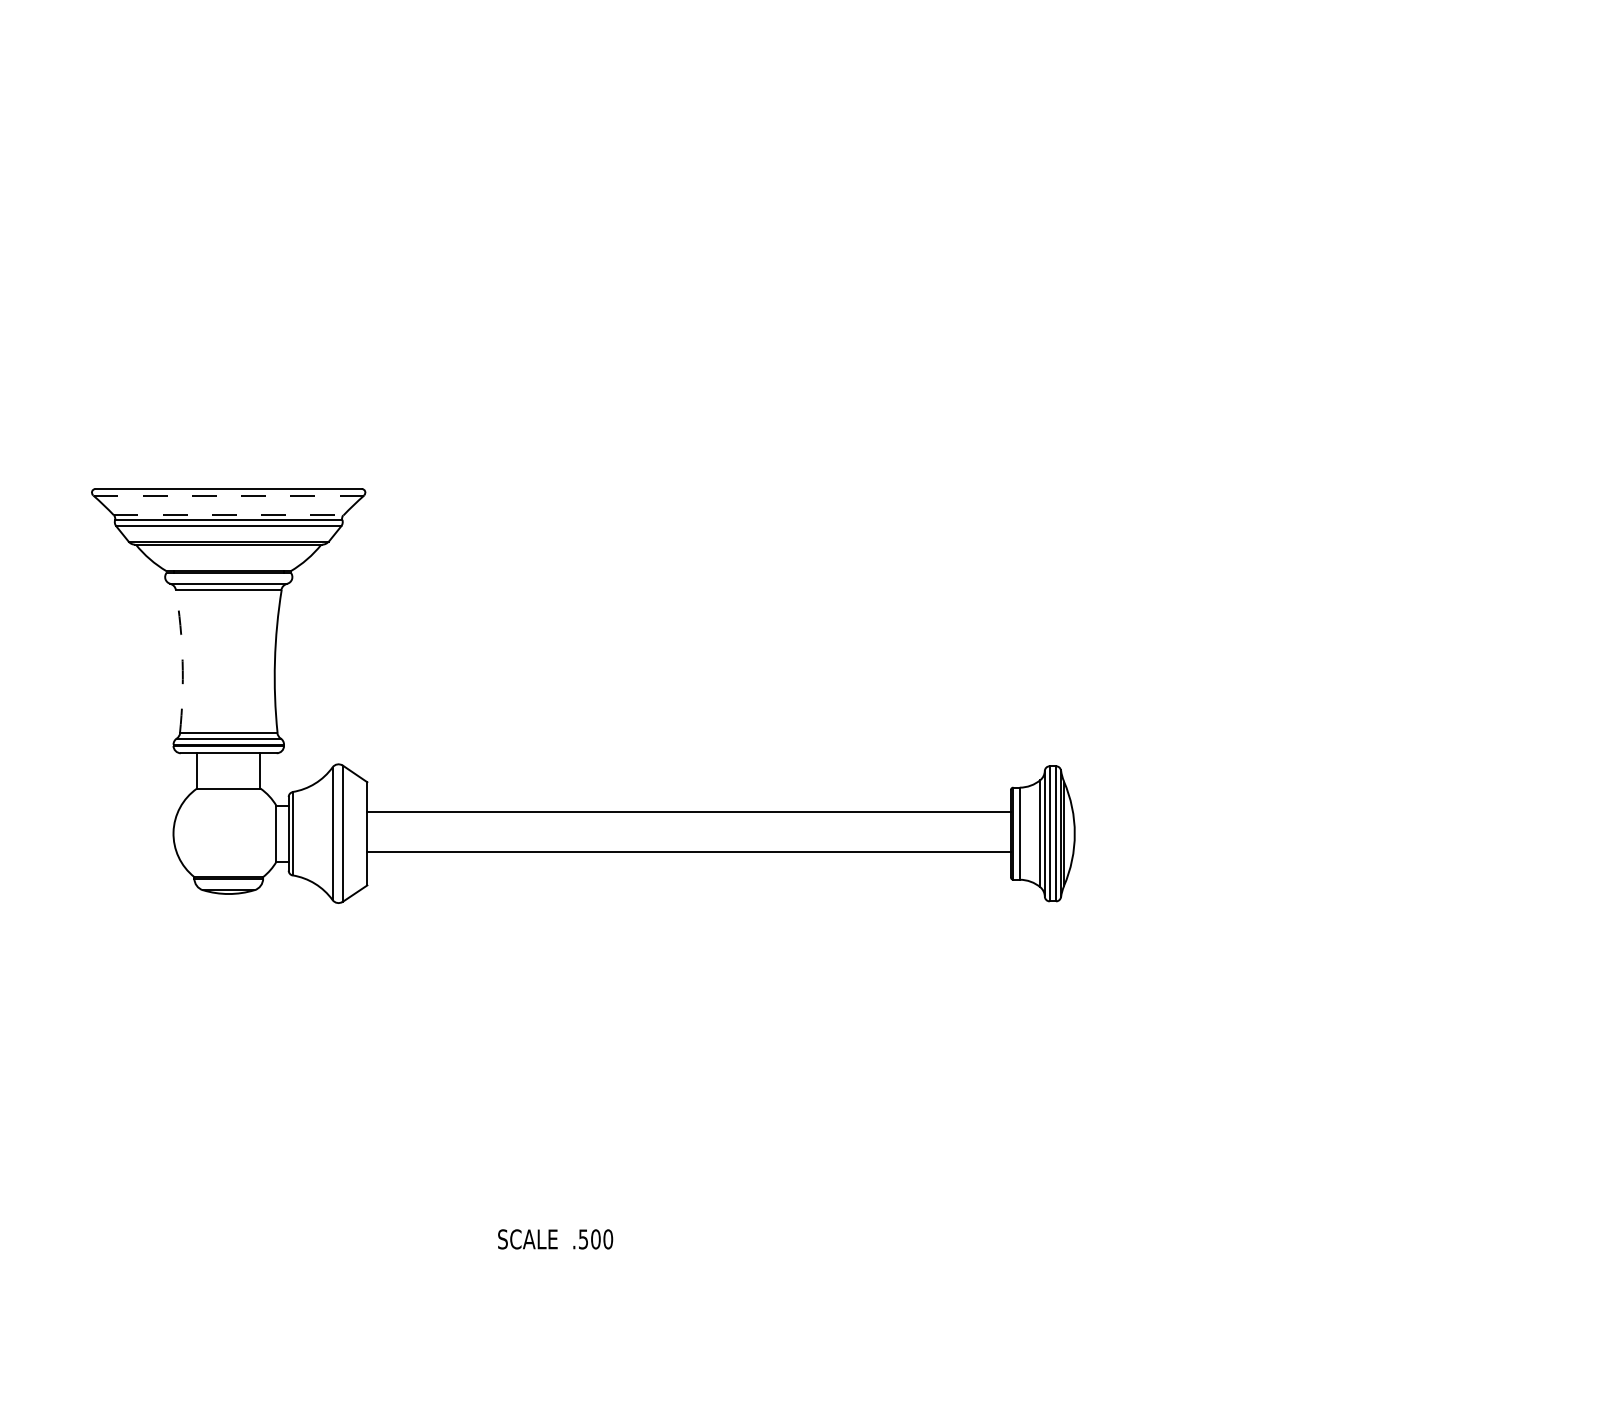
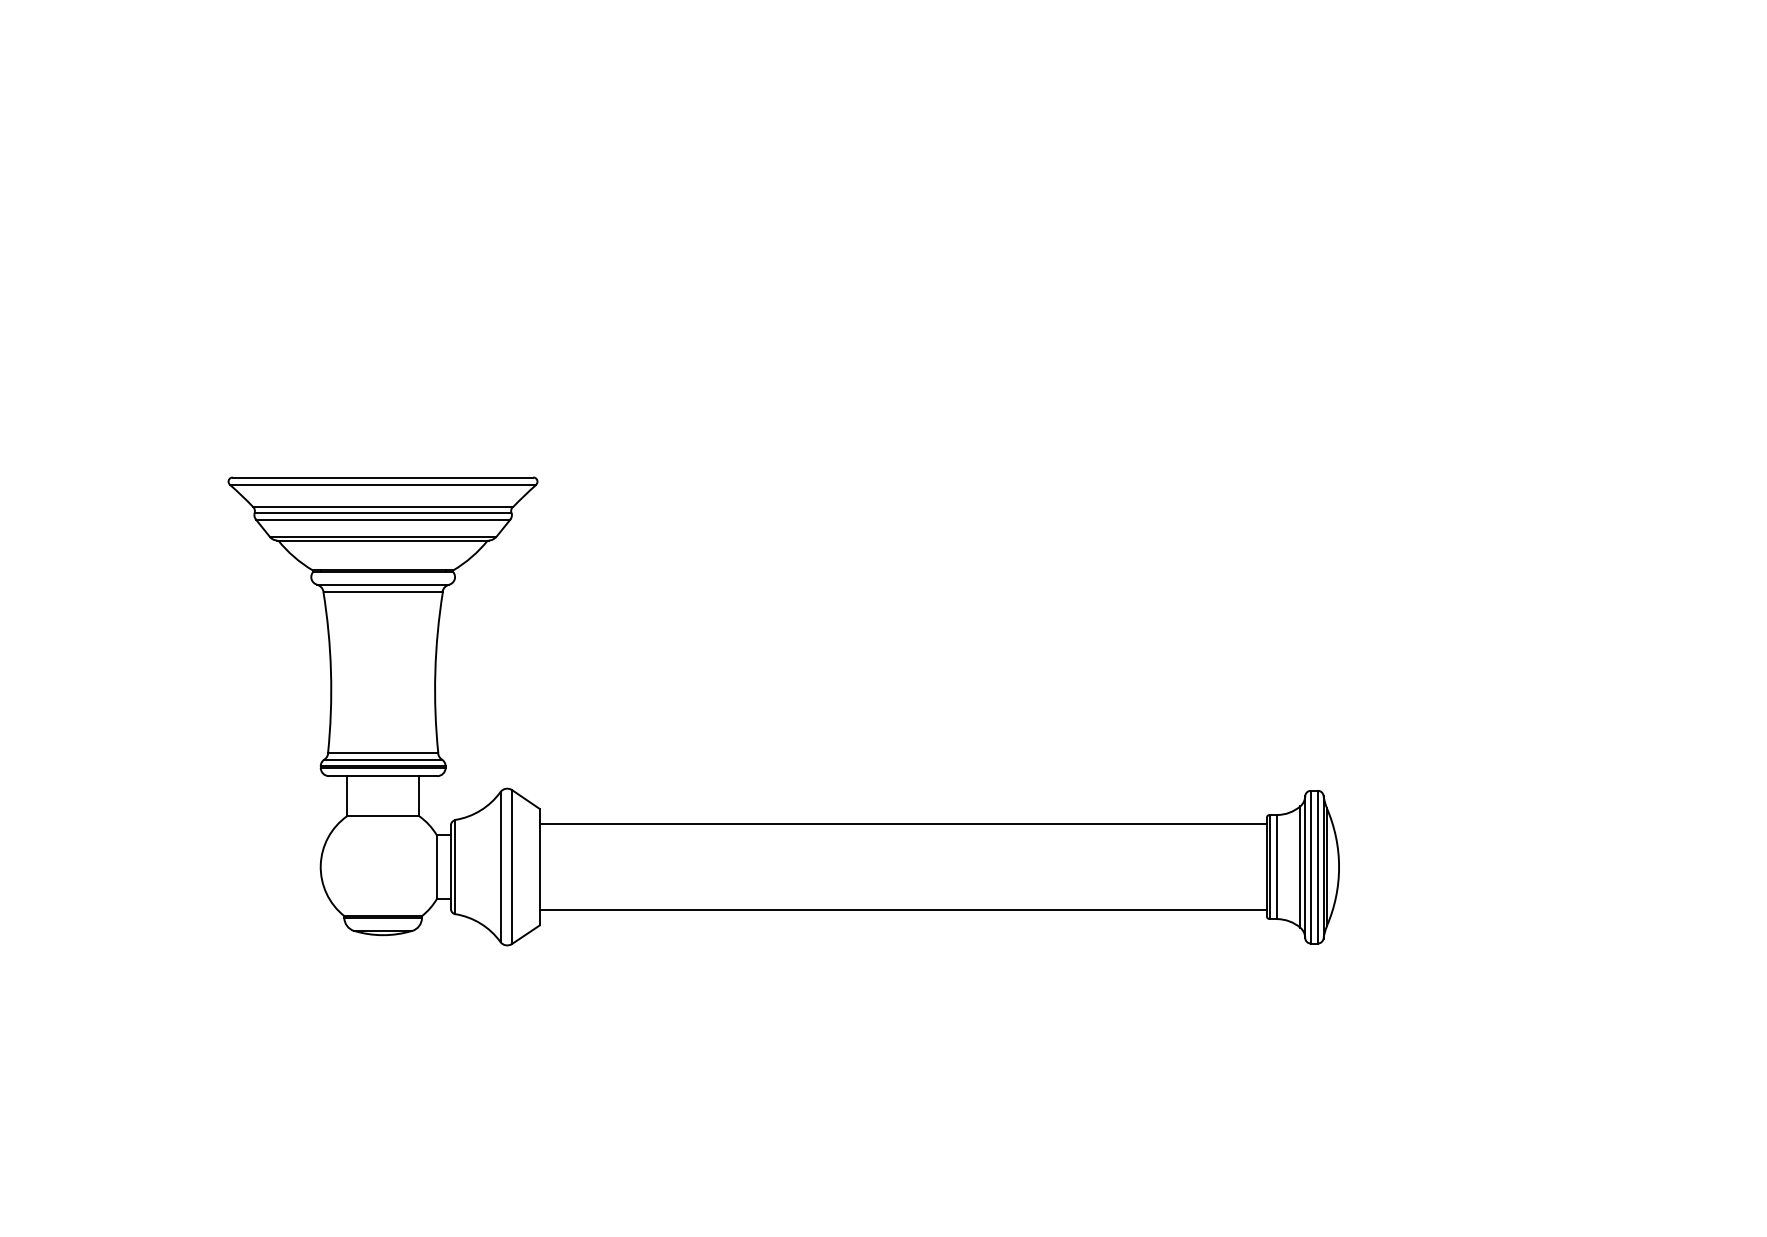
line: (228, 495) -> (382, 484), dashed -> solid
line: (228, 515) -> (382, 507), dashed -> solid
arc: (182, 661) -> (330, 672), dashed -> solid
line: (688, 812) -> (902, 910), moved
line: (688, 851) -> (902, 823), moved

